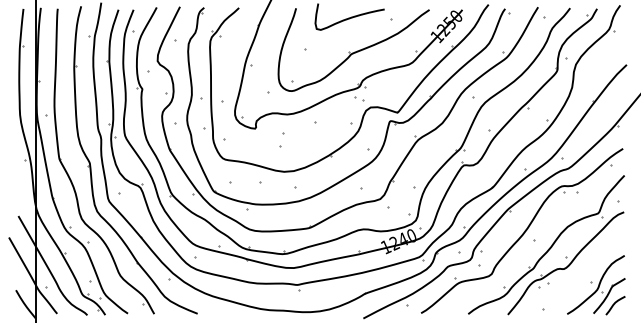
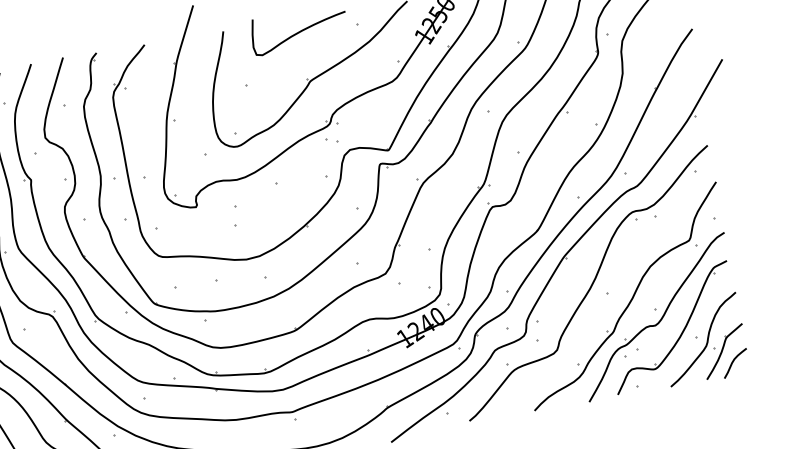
part: (580, 277) -> (680, 333), added

